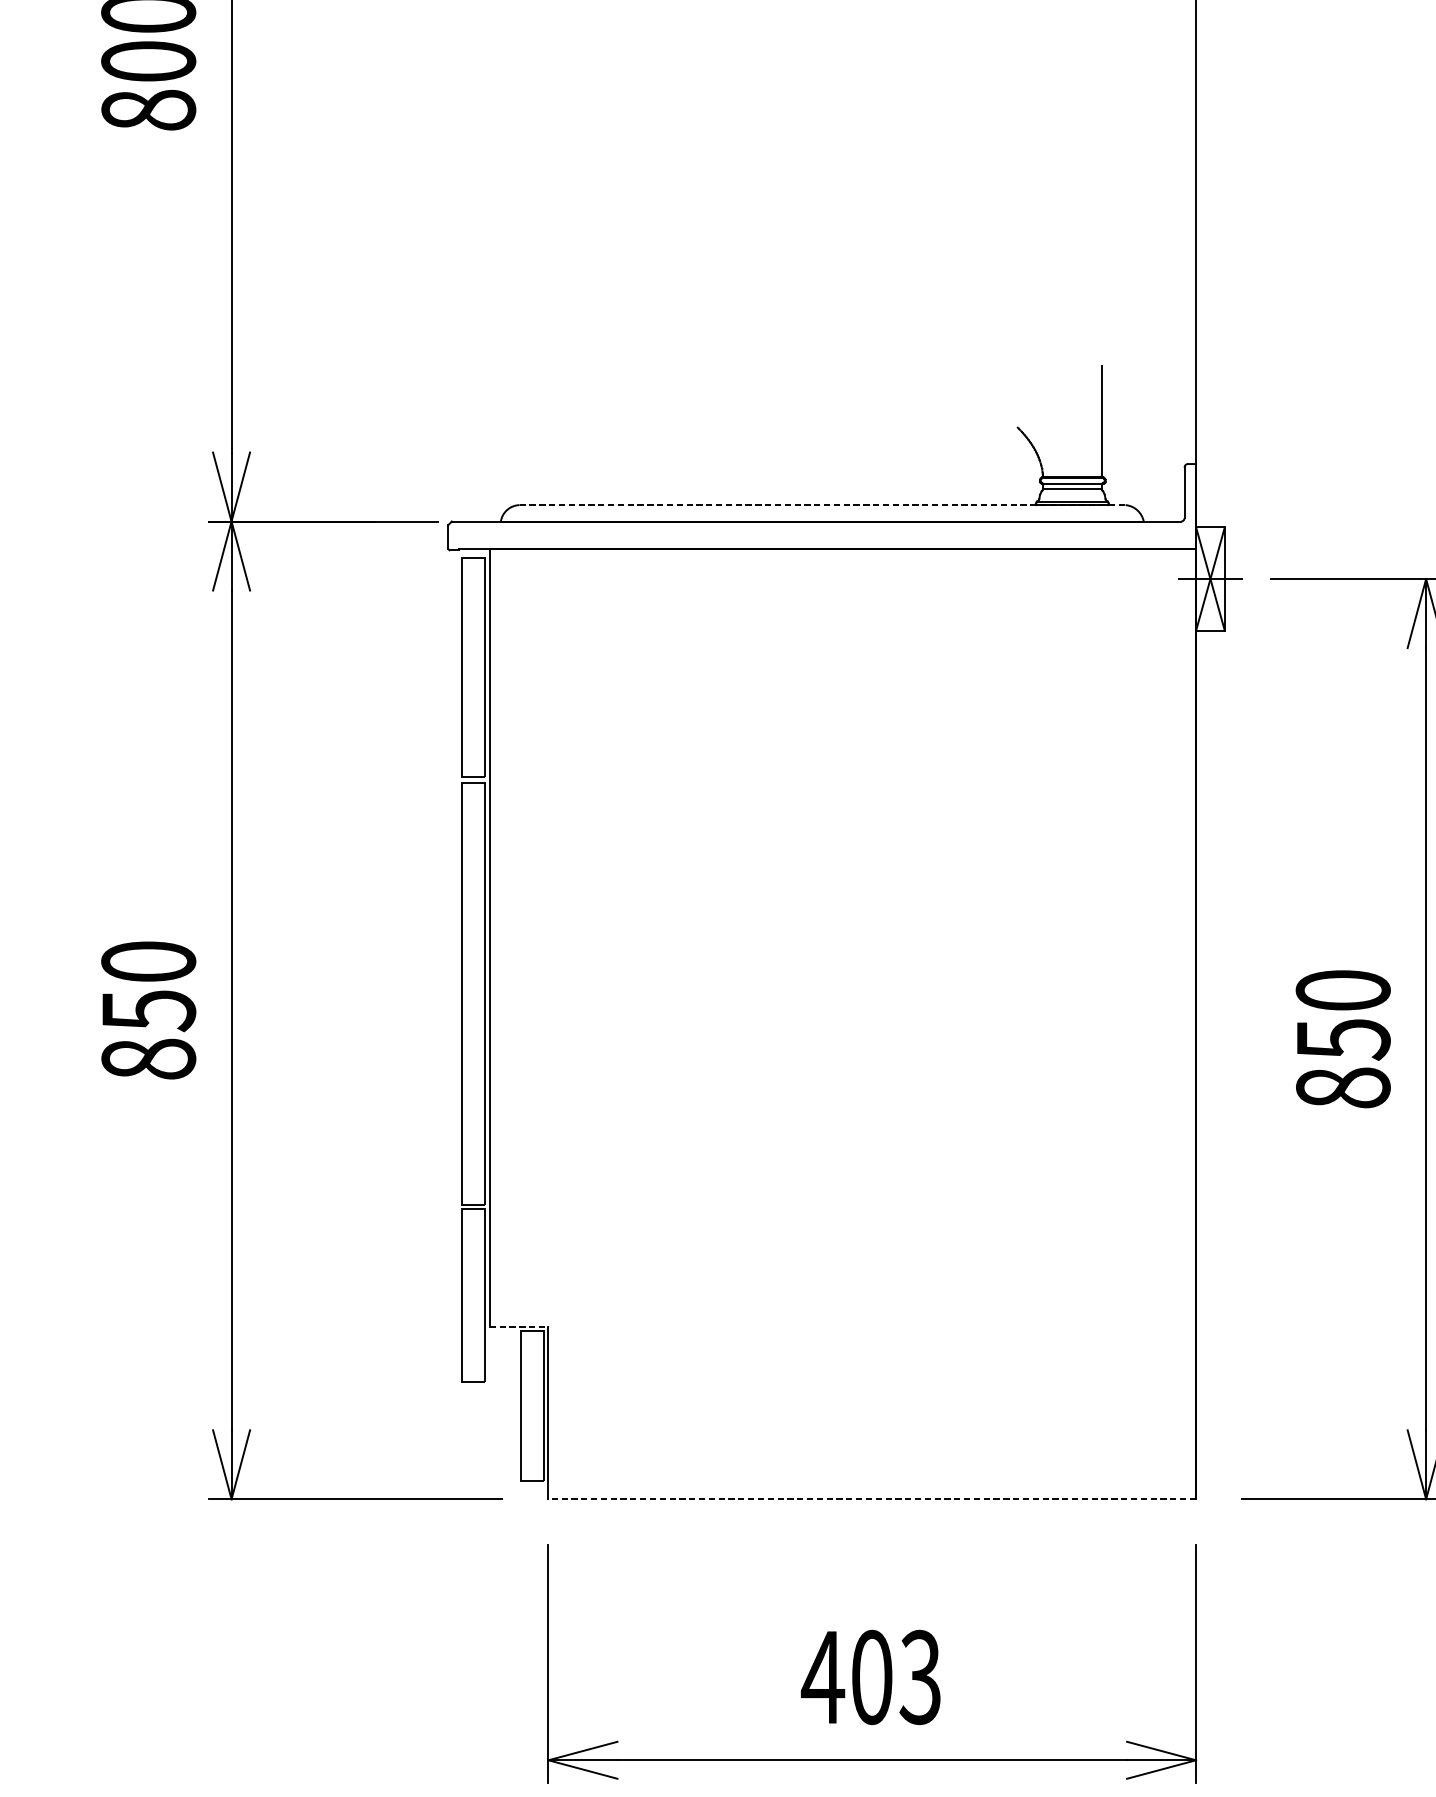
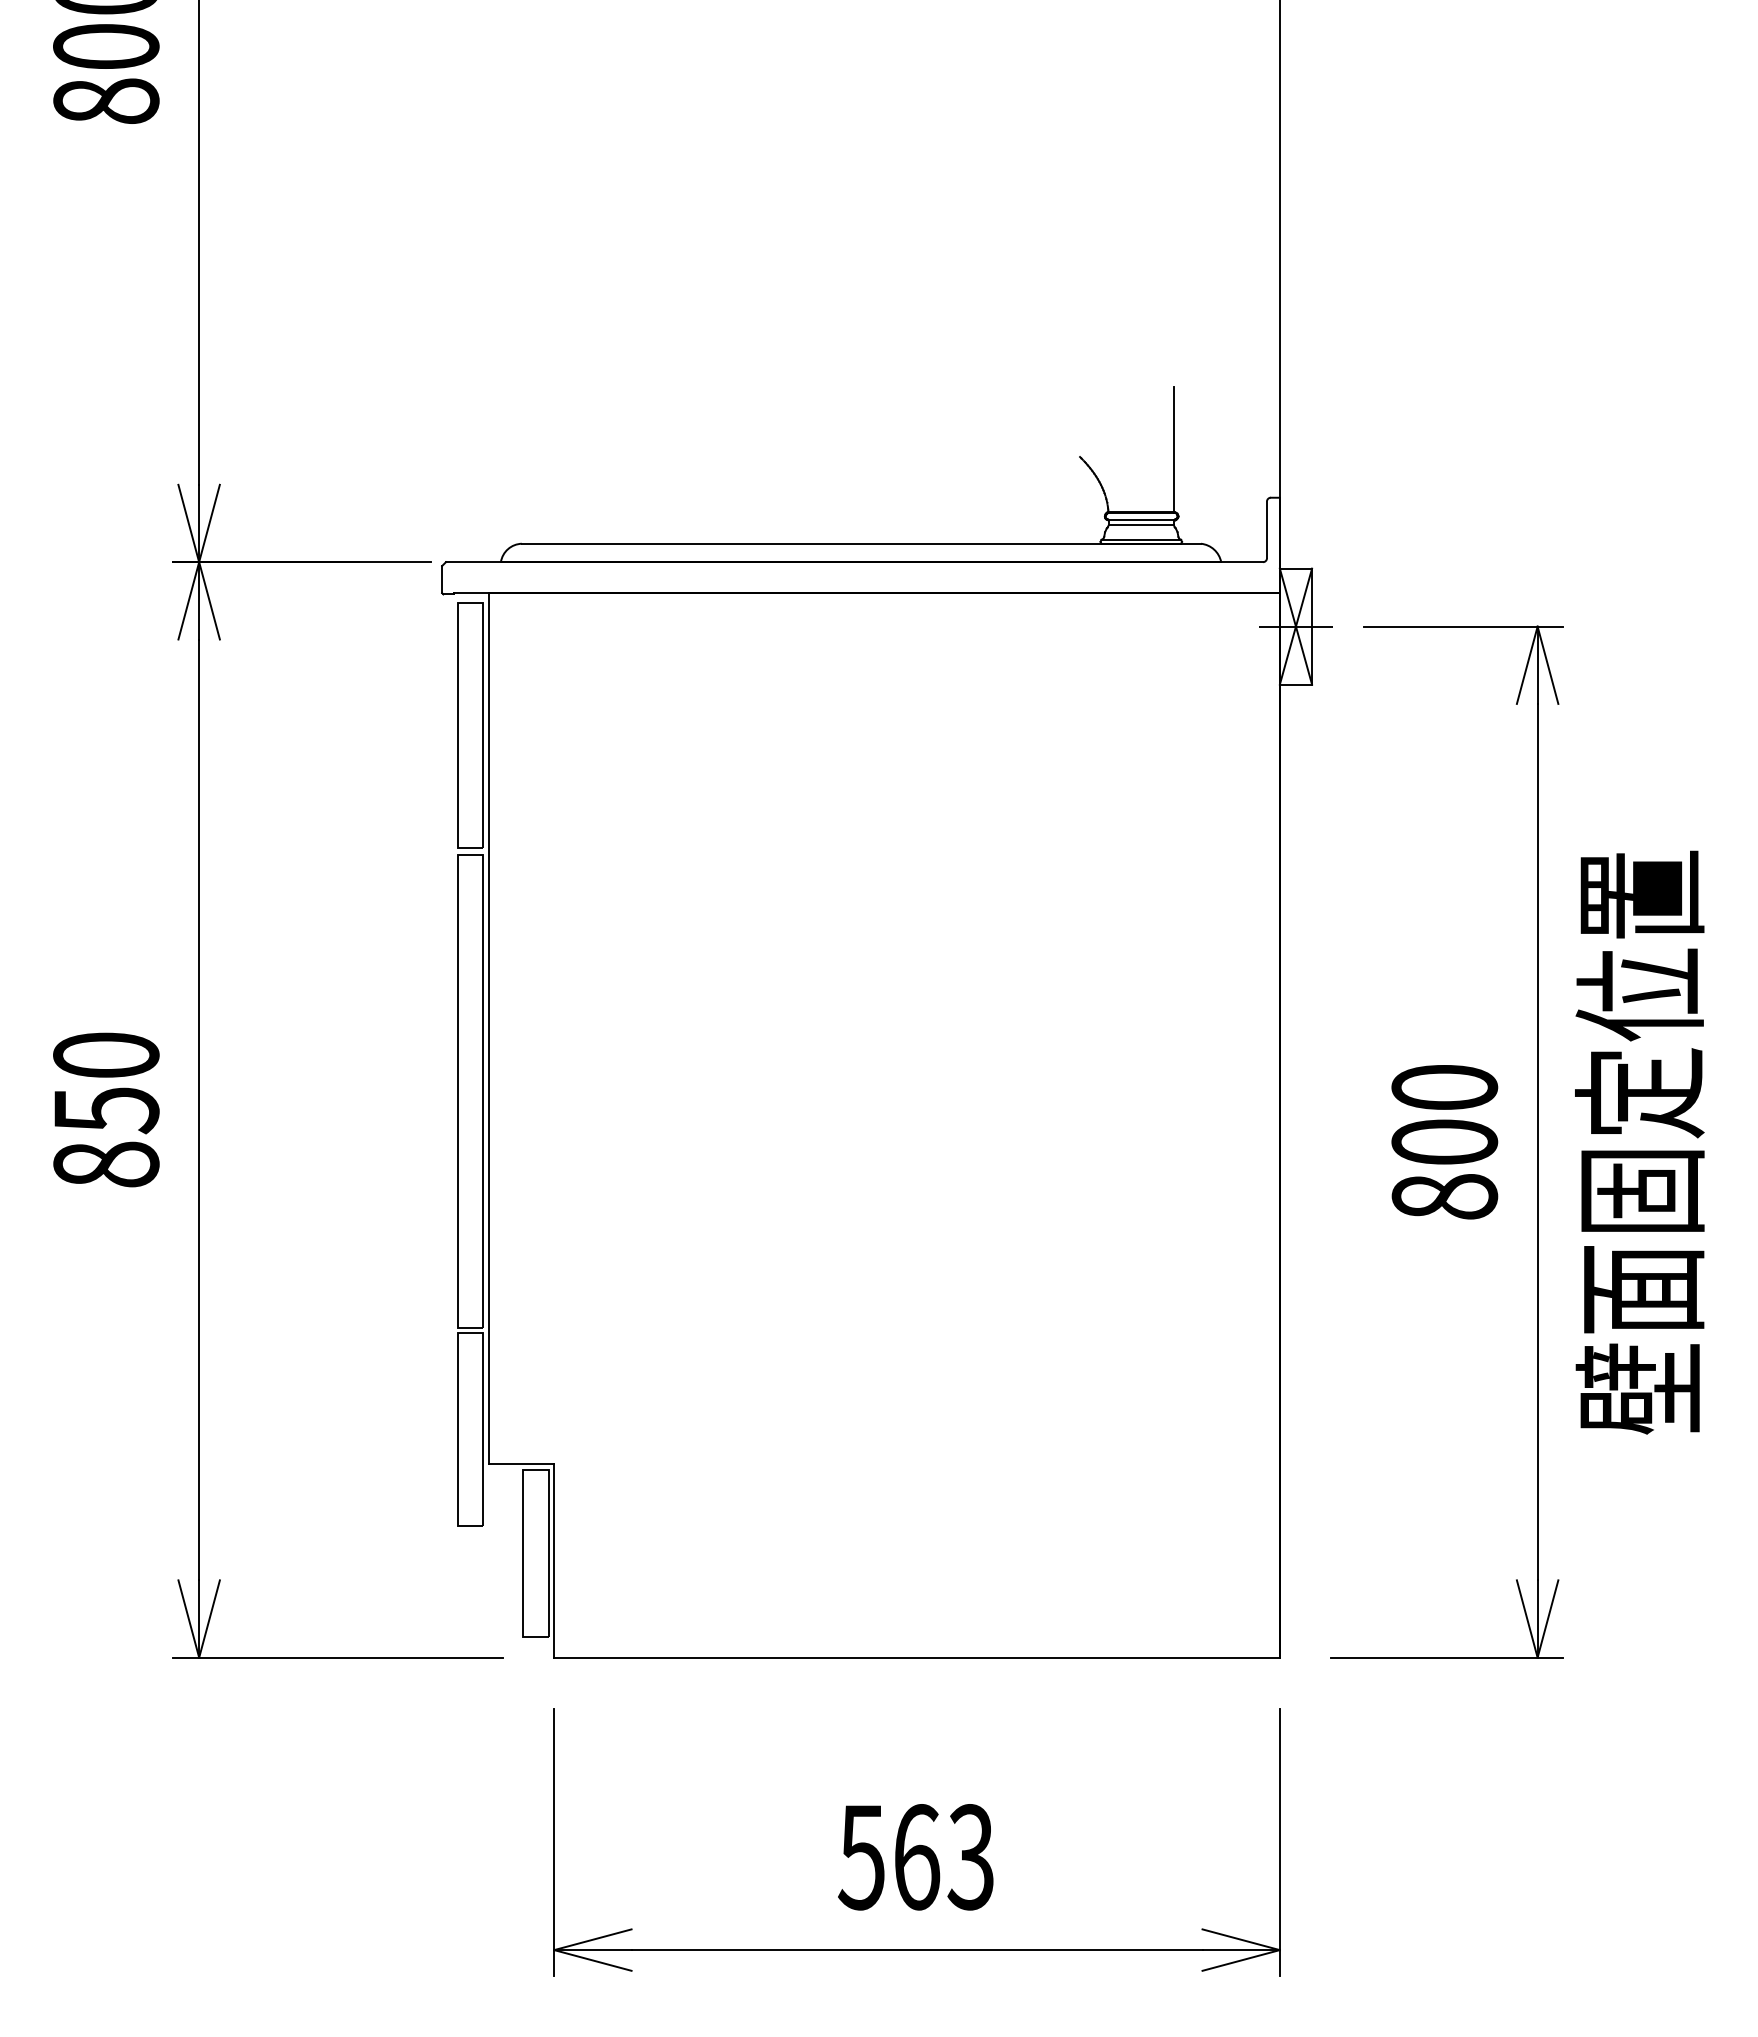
line: (822, 504) -> (861, 543), dashed -> solid
text: (1343, 1039) -> (1444, 1142), 850 -> 800
line: (519, 1326) -> (521, 1464), dashed -> solid
line: (872, 1499) -> (917, 1657), dashed -> solid
text: (846, 1677) -> (888, 1857), 403 -> 563

